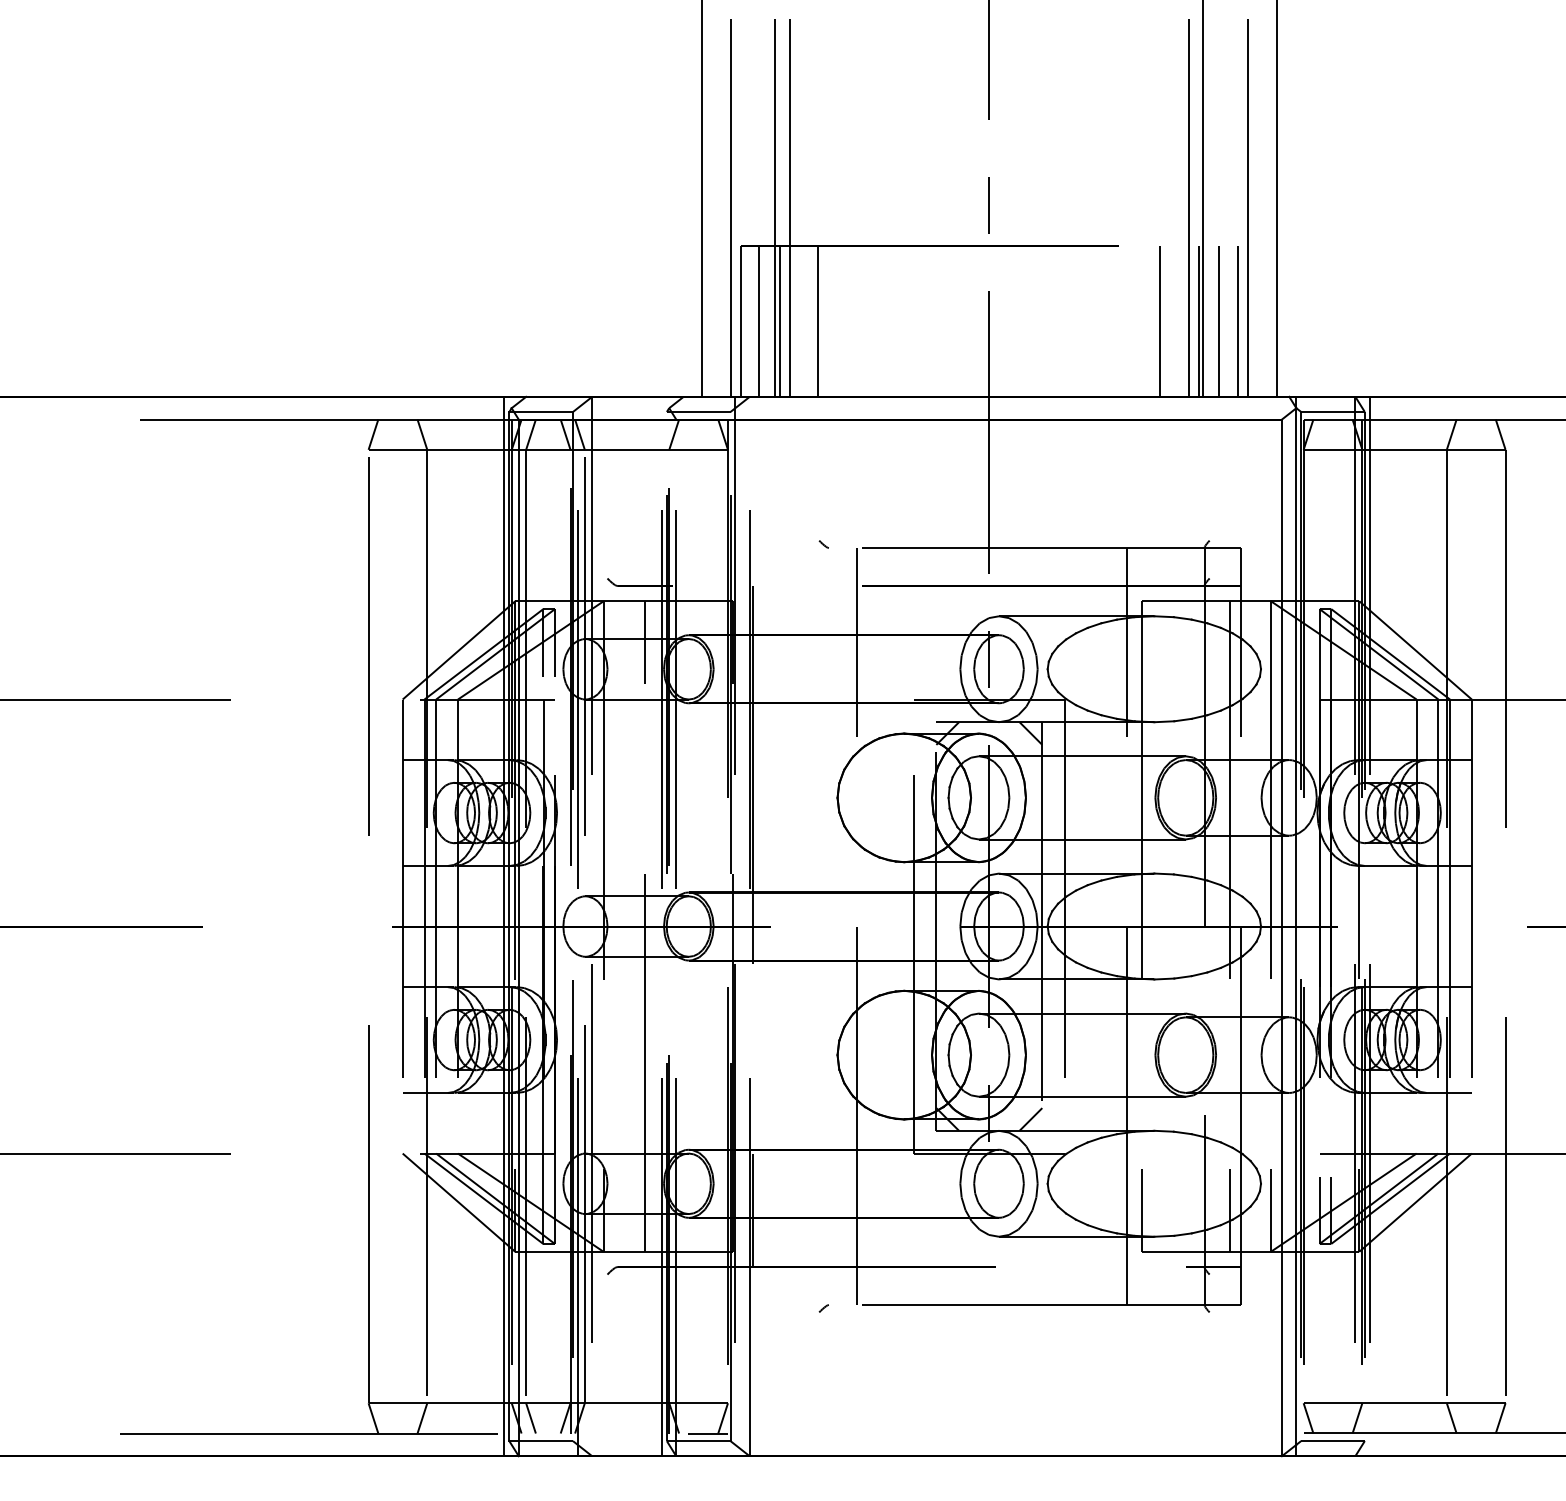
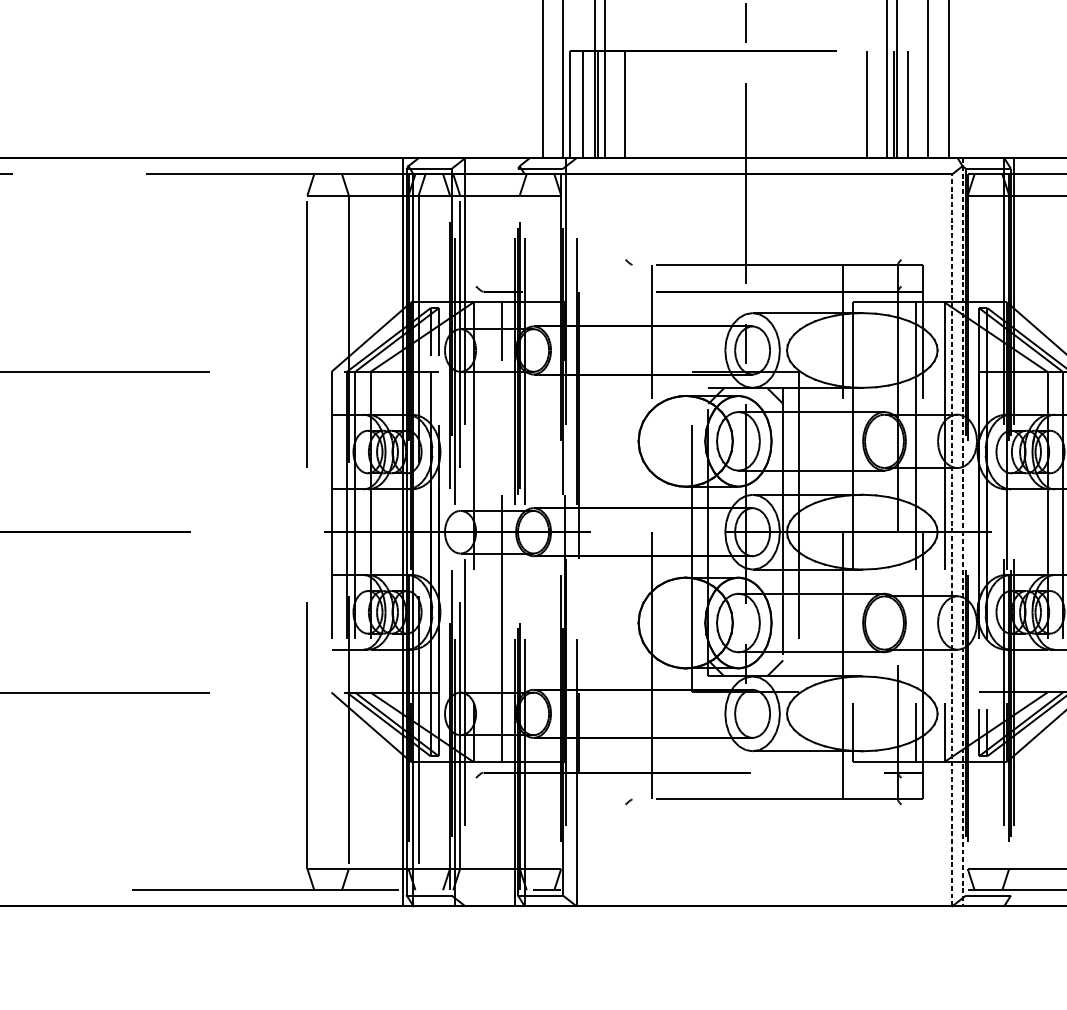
line: (1238, 320) -> (921, 104), removed
line: (1296, 926) -> (962, 532), solid -> dashed
line: (1281, 937) -> (952, 539), solid -> dashed
line: (530, 1418) -> (421, 879), removed

